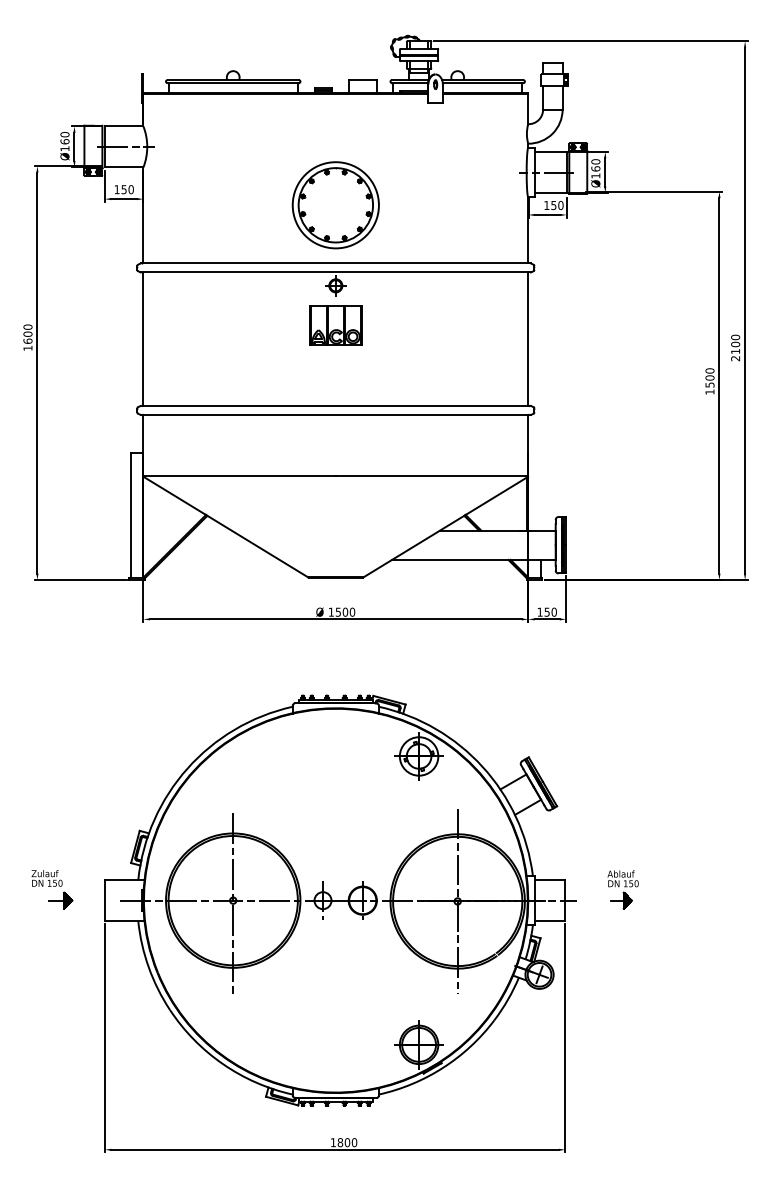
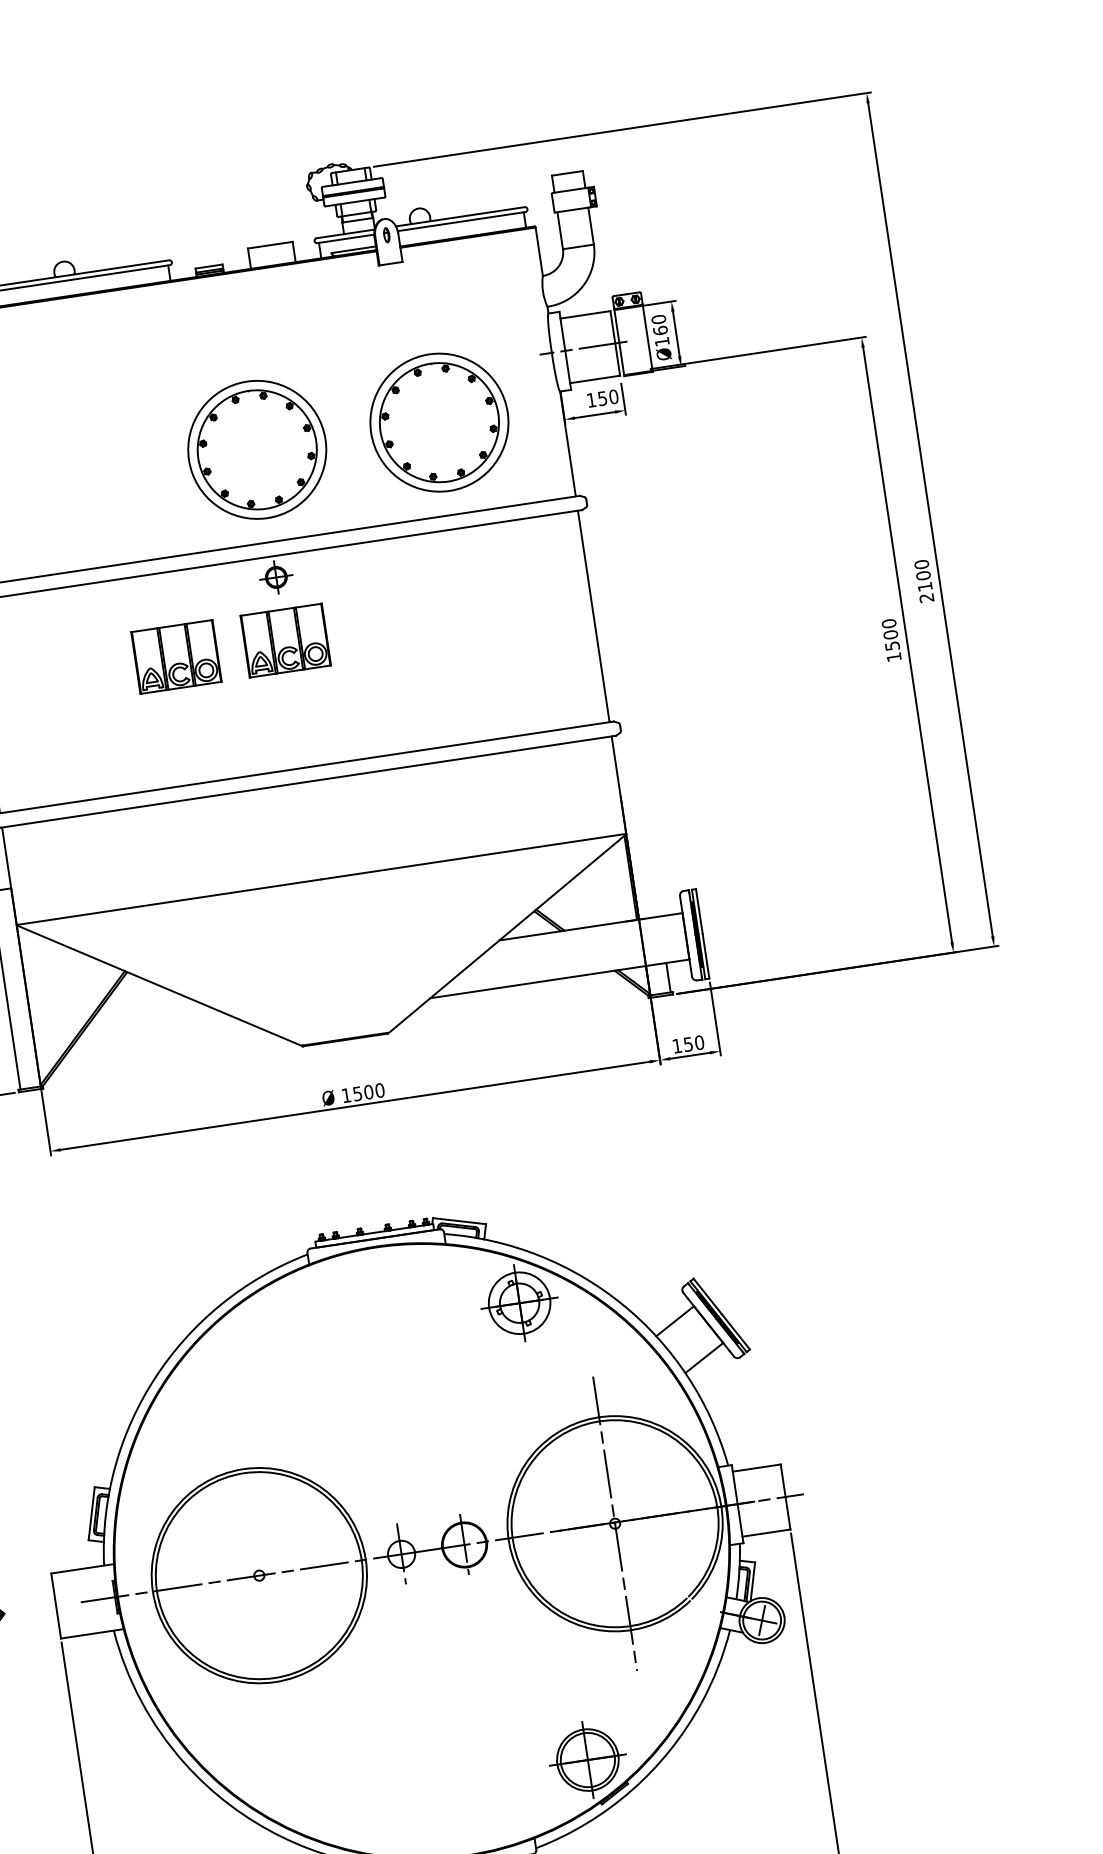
part: (450, 205) -> (438, 423), added
part: (266, 325) -> (175, 656), added
part: (622, 889) -> (873, 1465), removed
line: (233, 903) -> (260, 1580), removed

